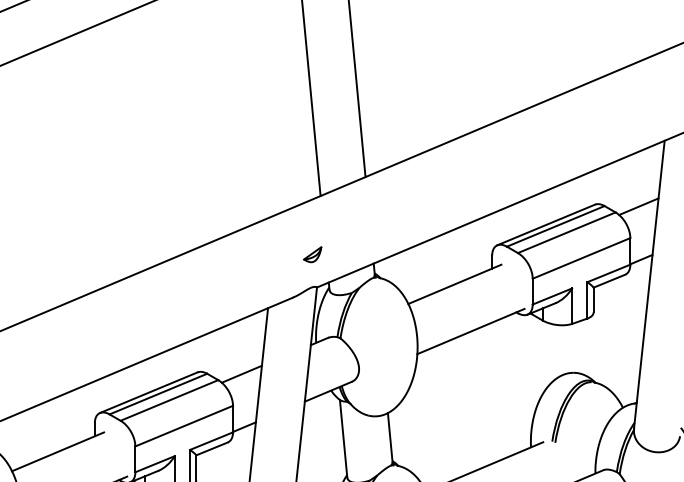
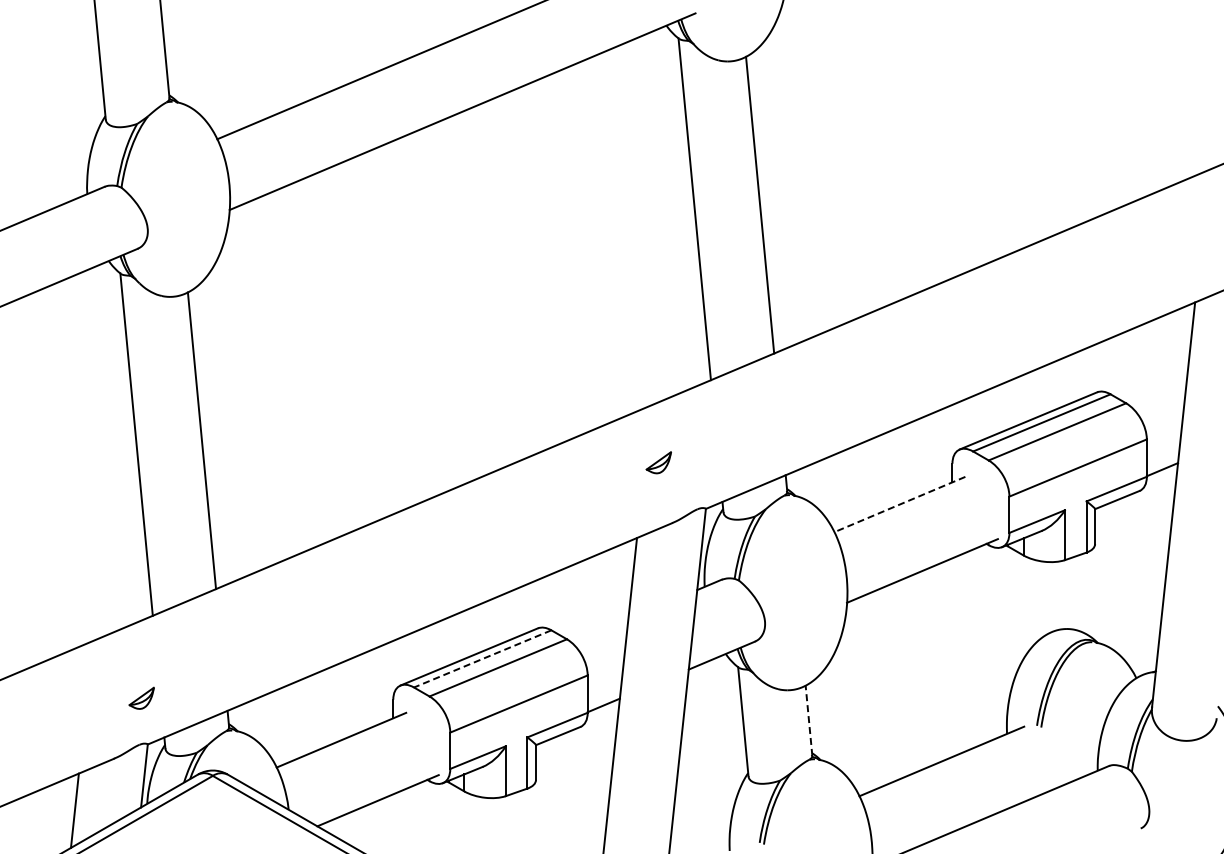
line: (638, 206) -> (1158, 394), removed
part: (312, 254) -> (658, 462), moved
line: (454, 284) -> (899, 504), solid -> dashed
line: (241, 373) -> (599, 630), removed
line: (158, 394) -> (482, 659), solid -> dashed
line: (389, 437) -> (808, 720), solid -> dashed

